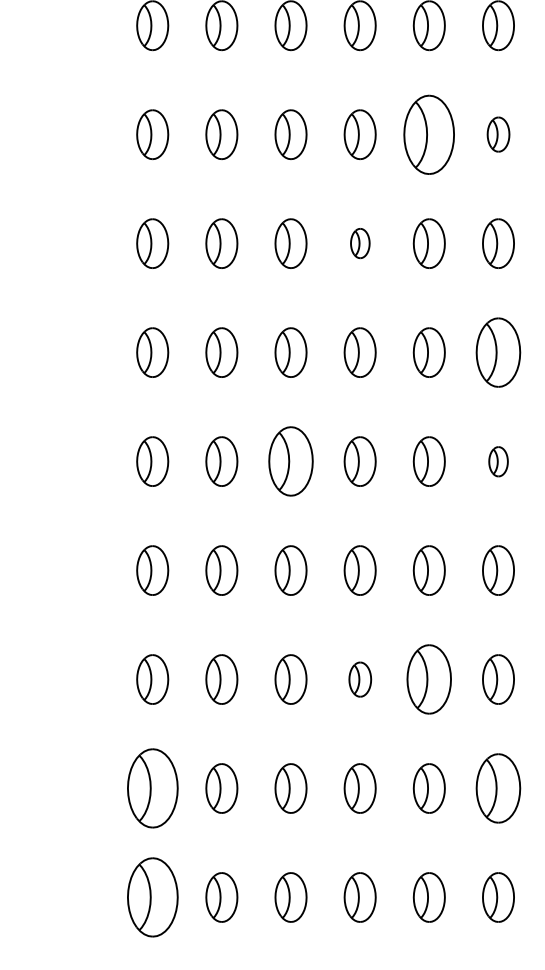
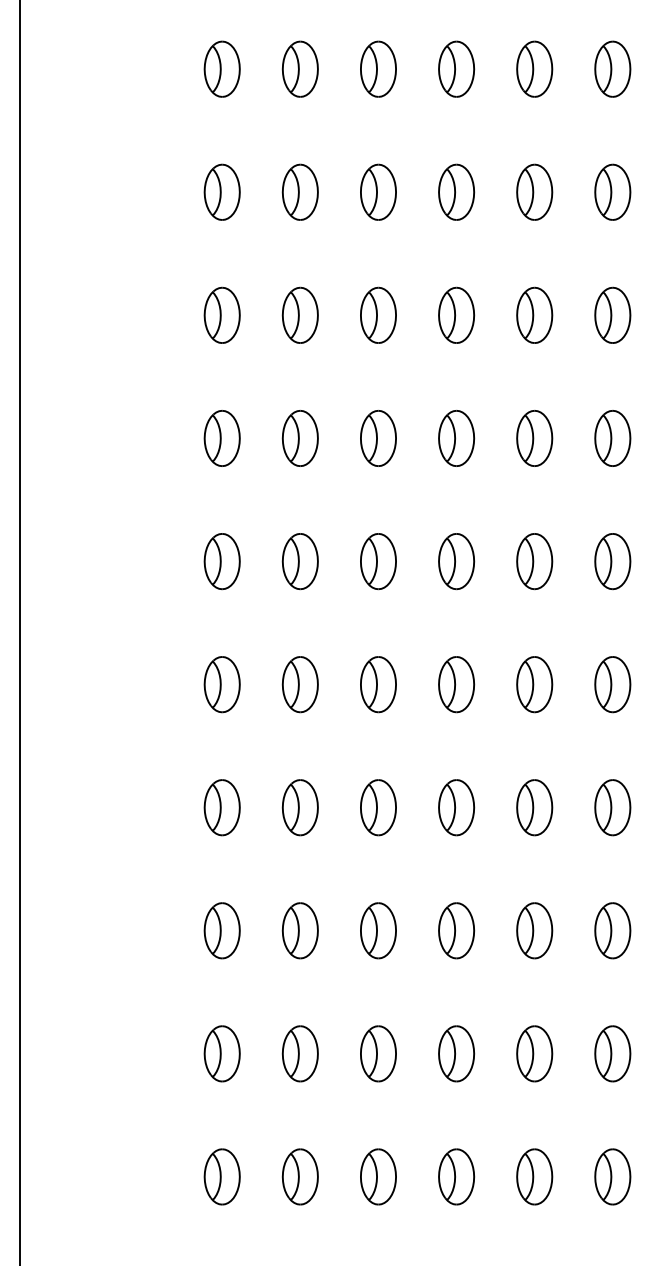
part: (429, 133) -> (534, 191), size x0.62
part: (498, 133) -> (612, 191), size x1.43
part: (360, 242) -> (456, 314), size x1.67
part: (498, 352) -> (612, 438), size x0.71
part: (291, 461) -> (378, 561), size x0.71
part: (498, 461) -> (612, 561), size x1.67
part: (360, 679) -> (456, 807), size x1.43
part: (429, 679) -> (534, 807), size x0.71
part: (152, 788) -> (221, 930), size x0.62
part: (498, 788) -> (612, 930), size x0.71
part: (152, 897) -> (221, 1053), size x0.62

